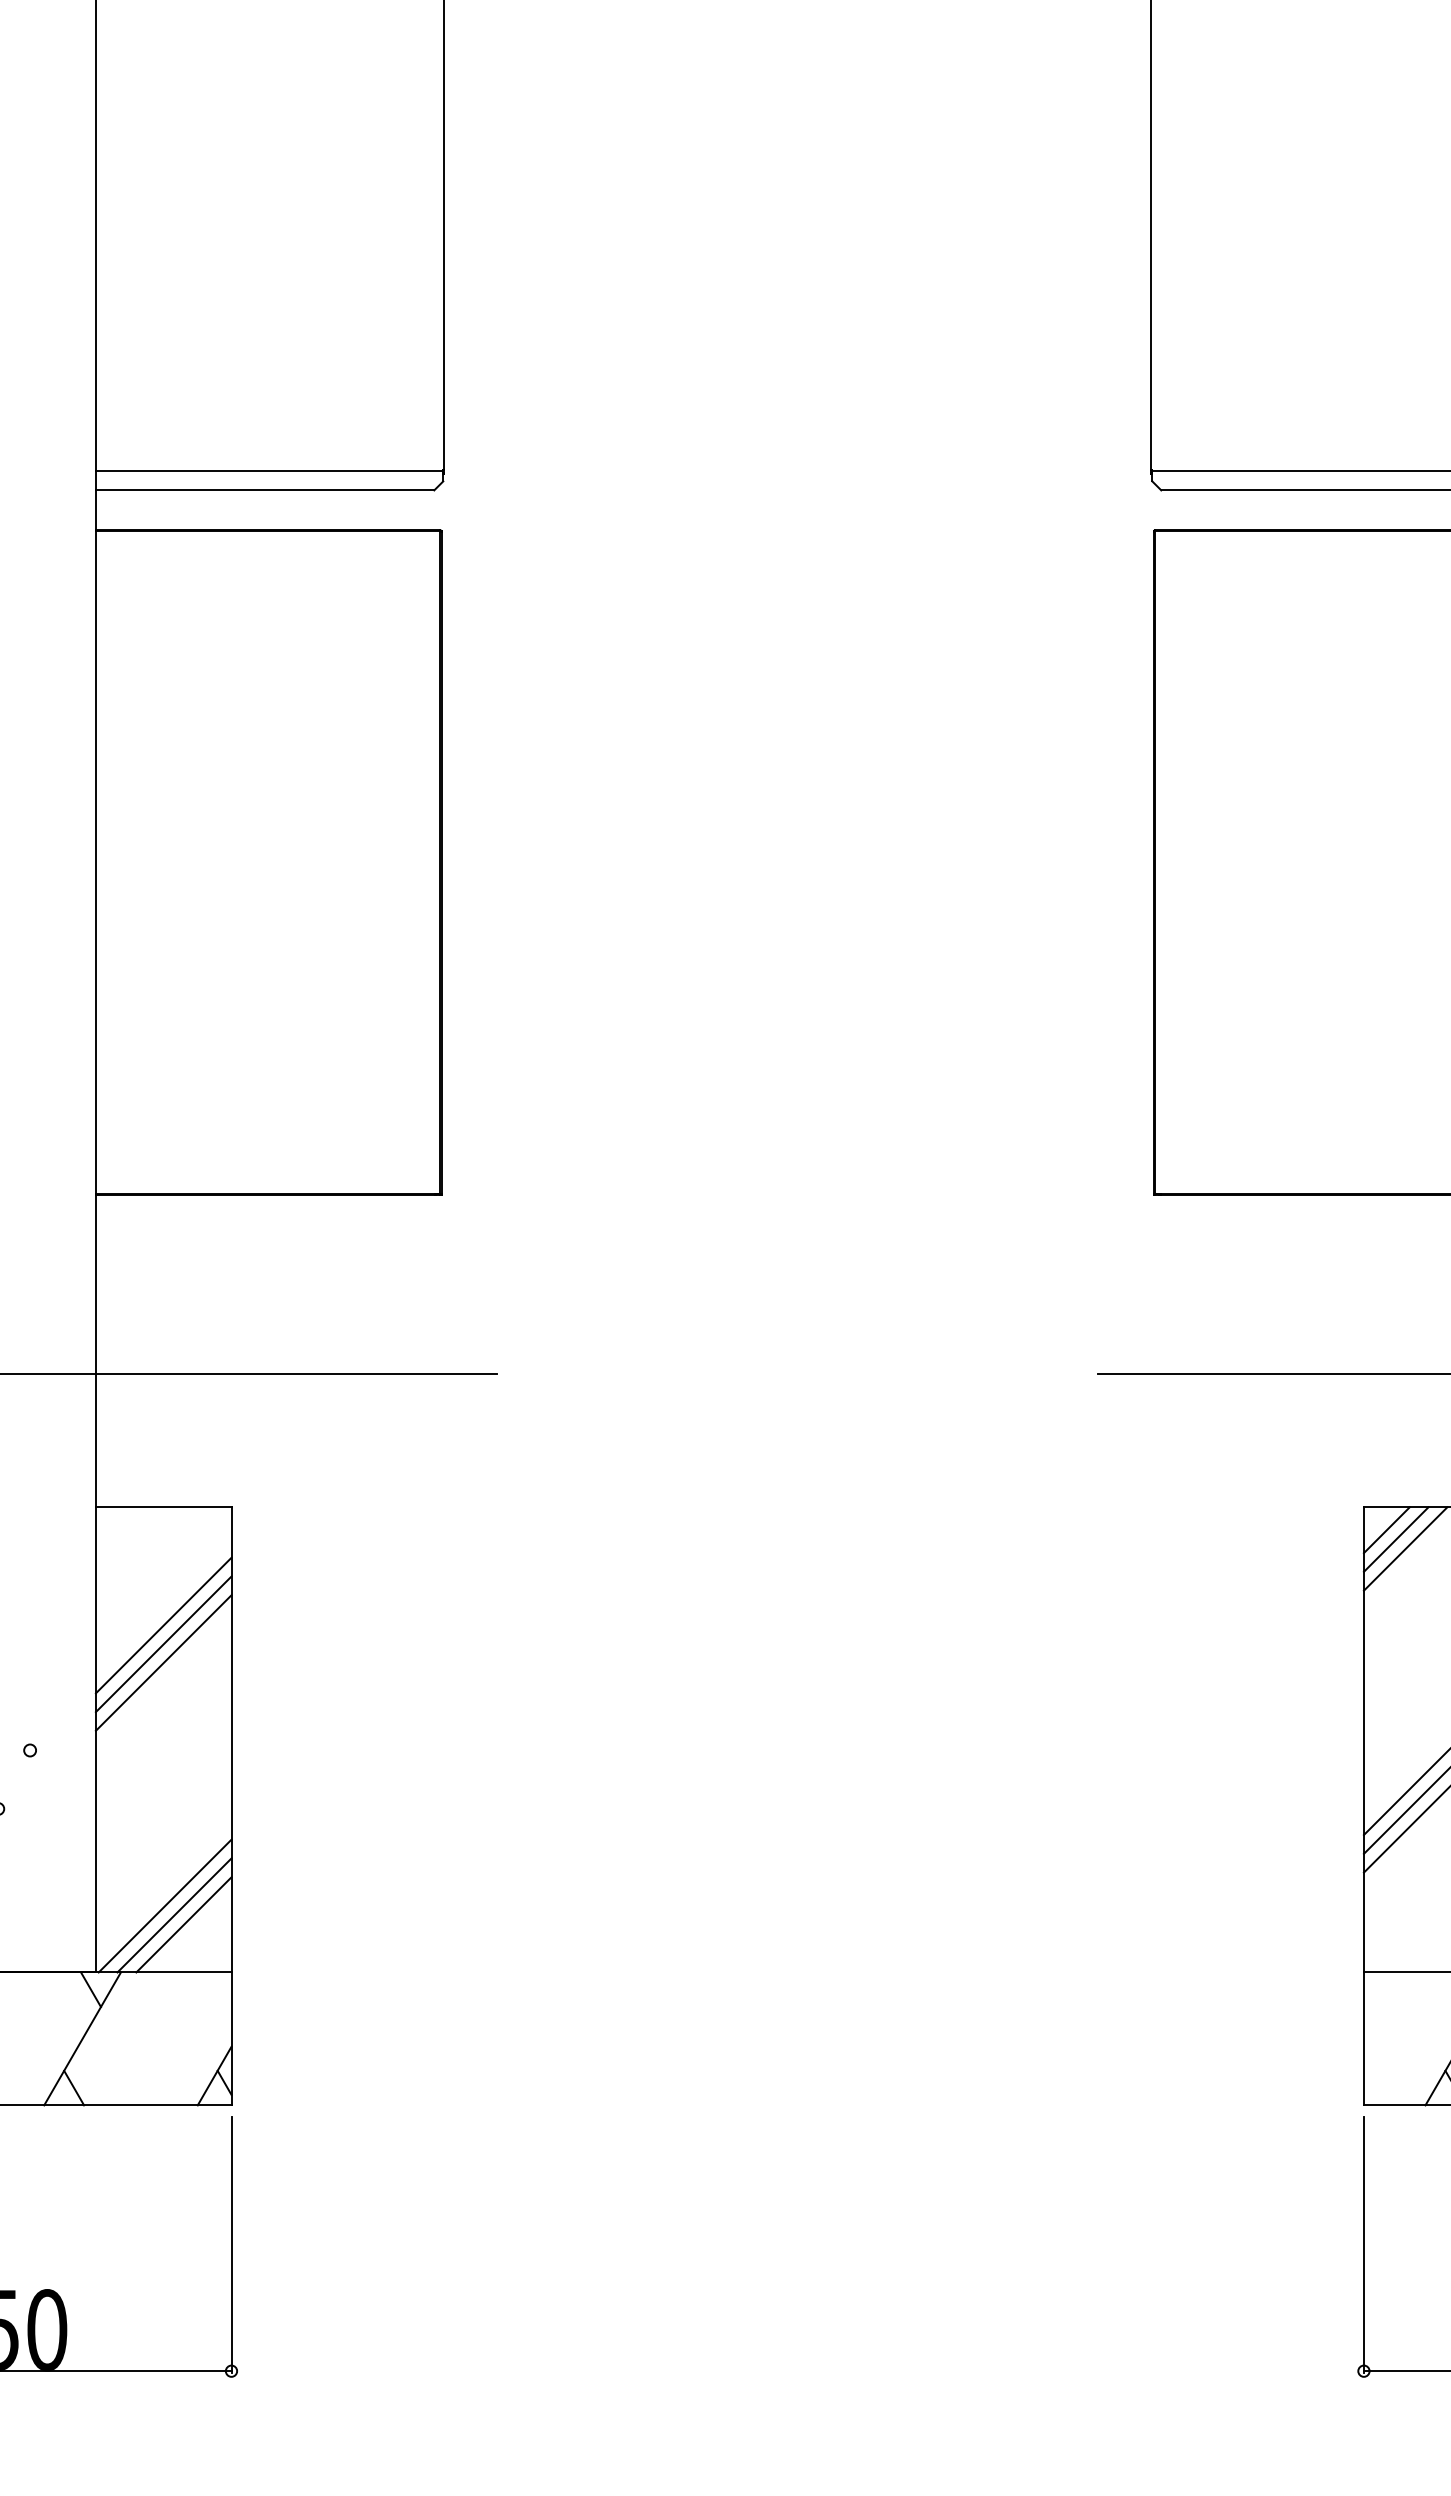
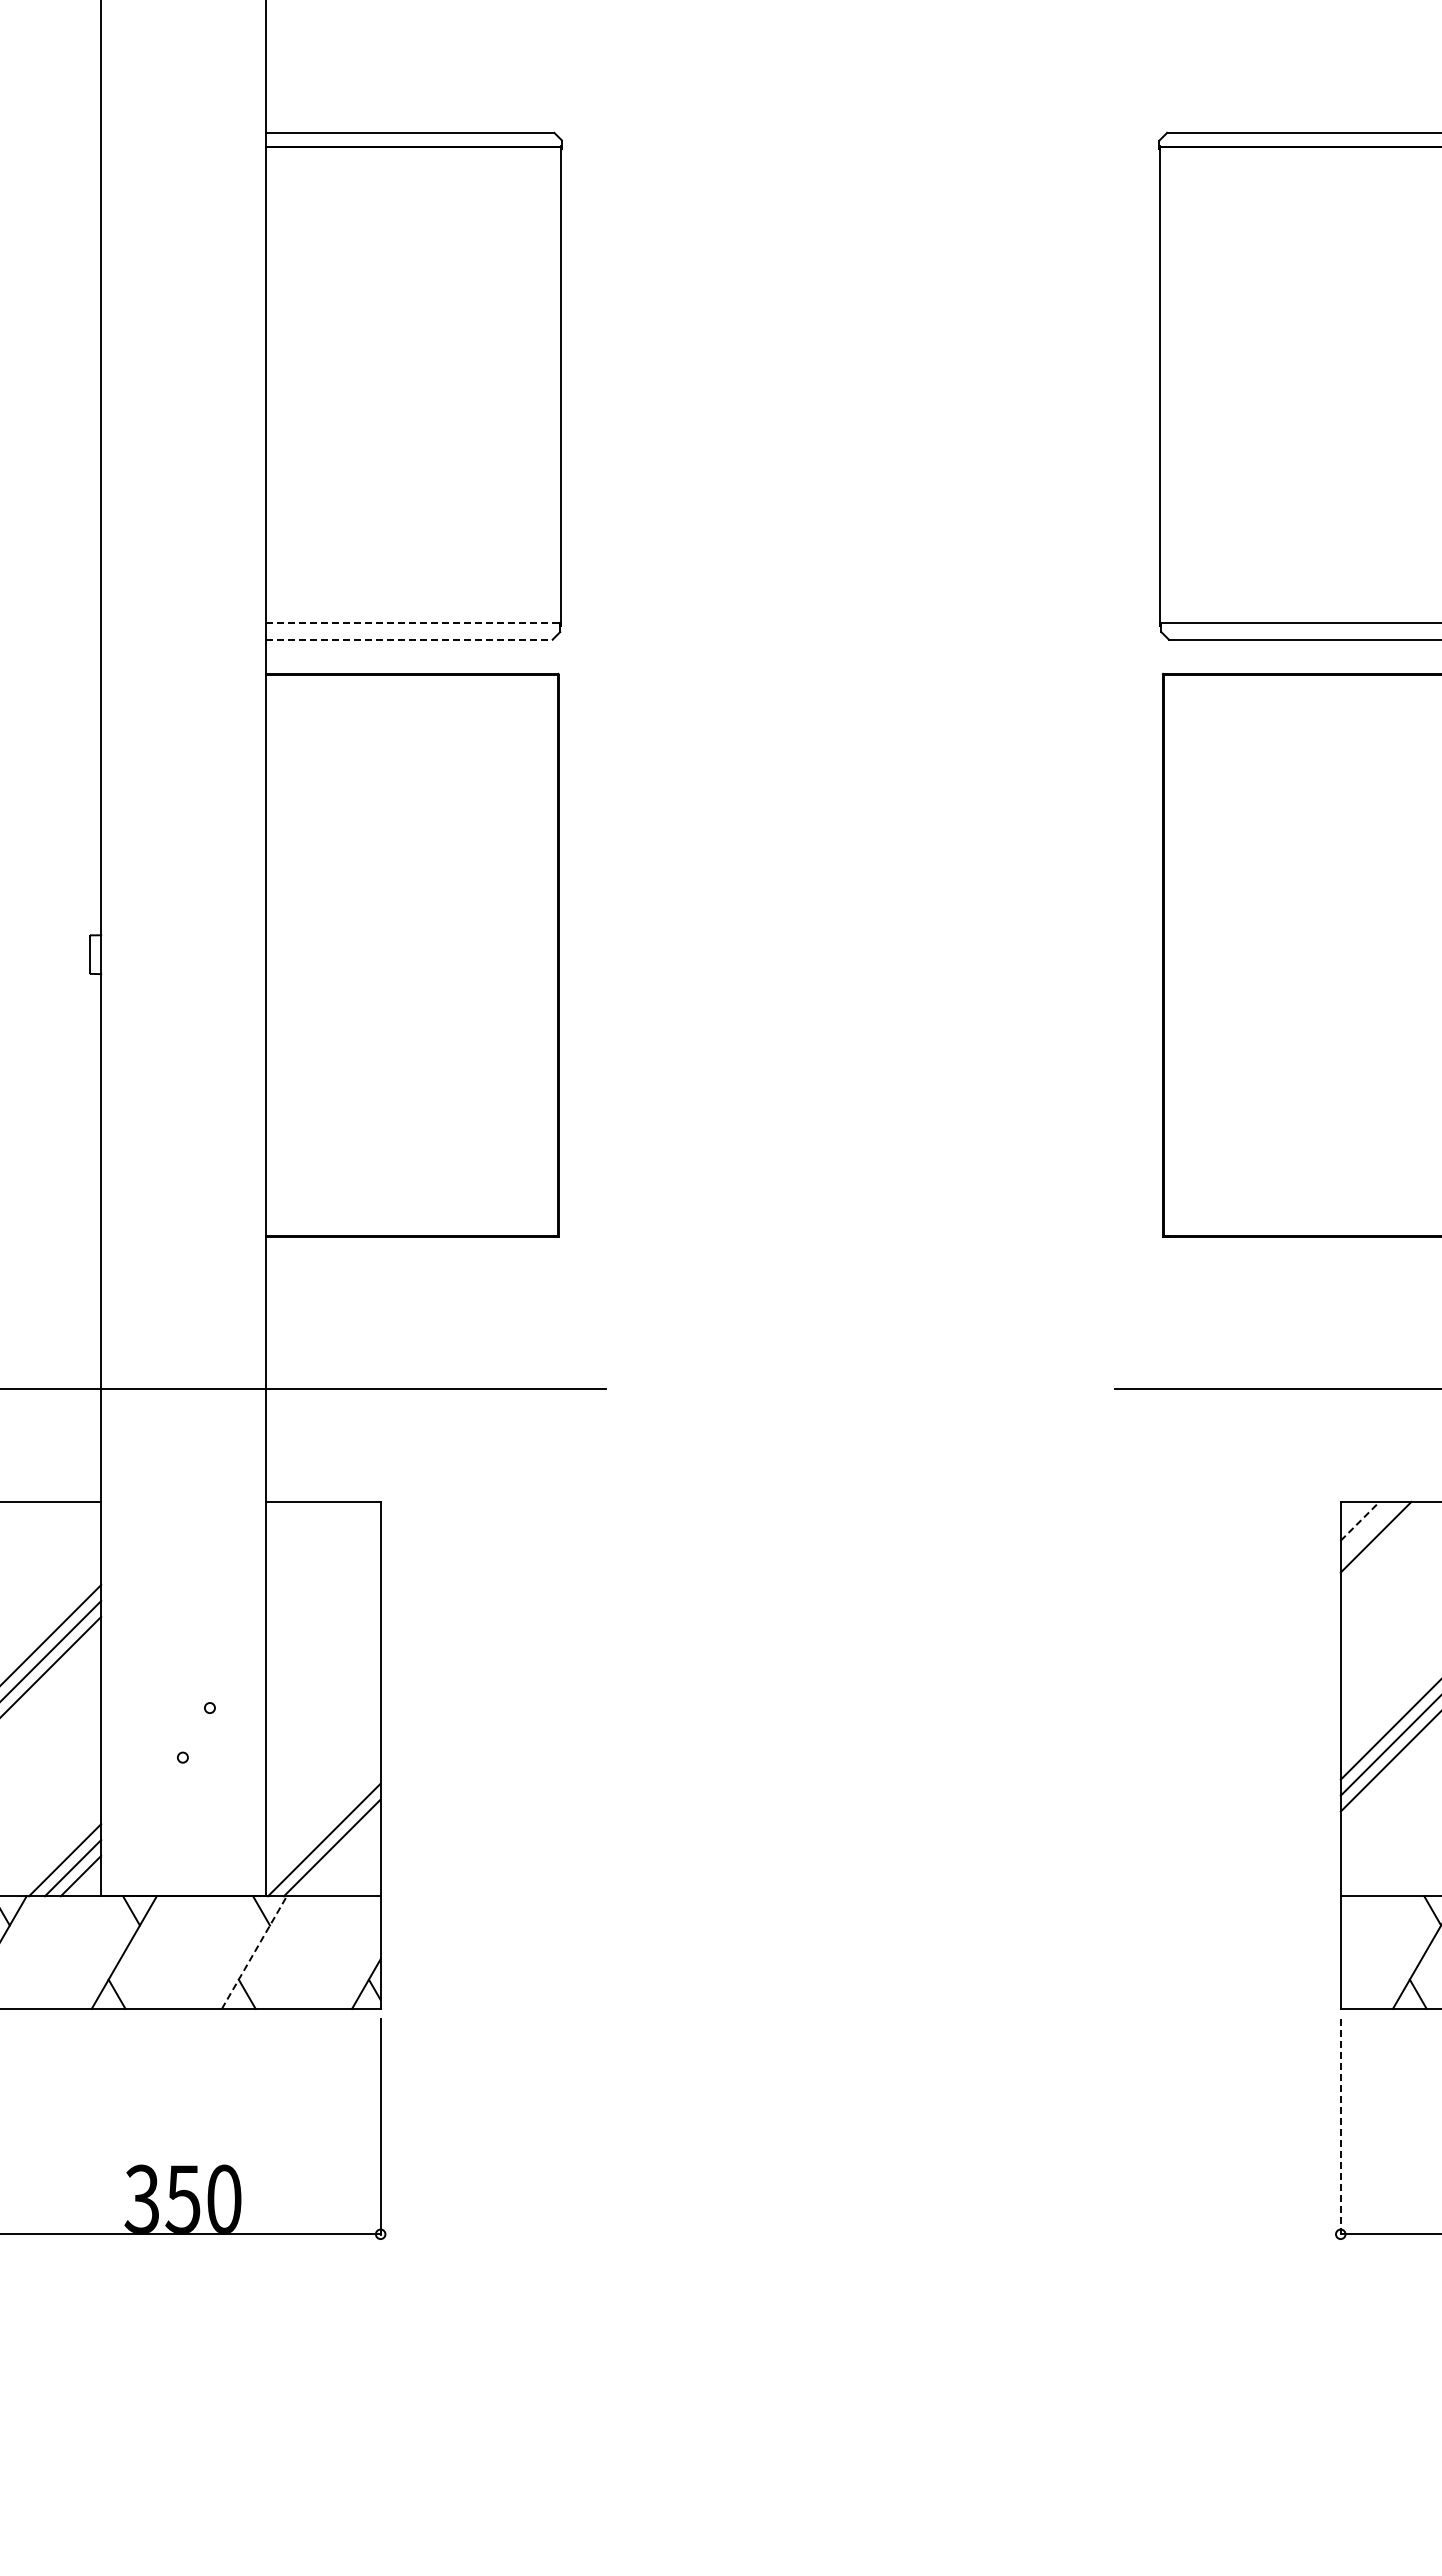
line: (270, 470) -> (413, 622), solid -> dashed
line: (265, 490) -> (409, 639), solid -> dashed
line: (1387, 1529) -> (1360, 1520), solid -> dashed
line: (1395, 1538) -> (1367, 1528), removed
line: (162, 1624) -> (322, 1601), removed
line: (162, 1643) -> (322, 1617), removed
line: (162, 1662) -> (322, 1633), removed
line: (182, 1924) -> (339, 1855), removed
line: (82, 2038) -> (254, 1952), solid -> dashed
line: (1363, 2245) -> (1340, 2127), solid -> dashed

